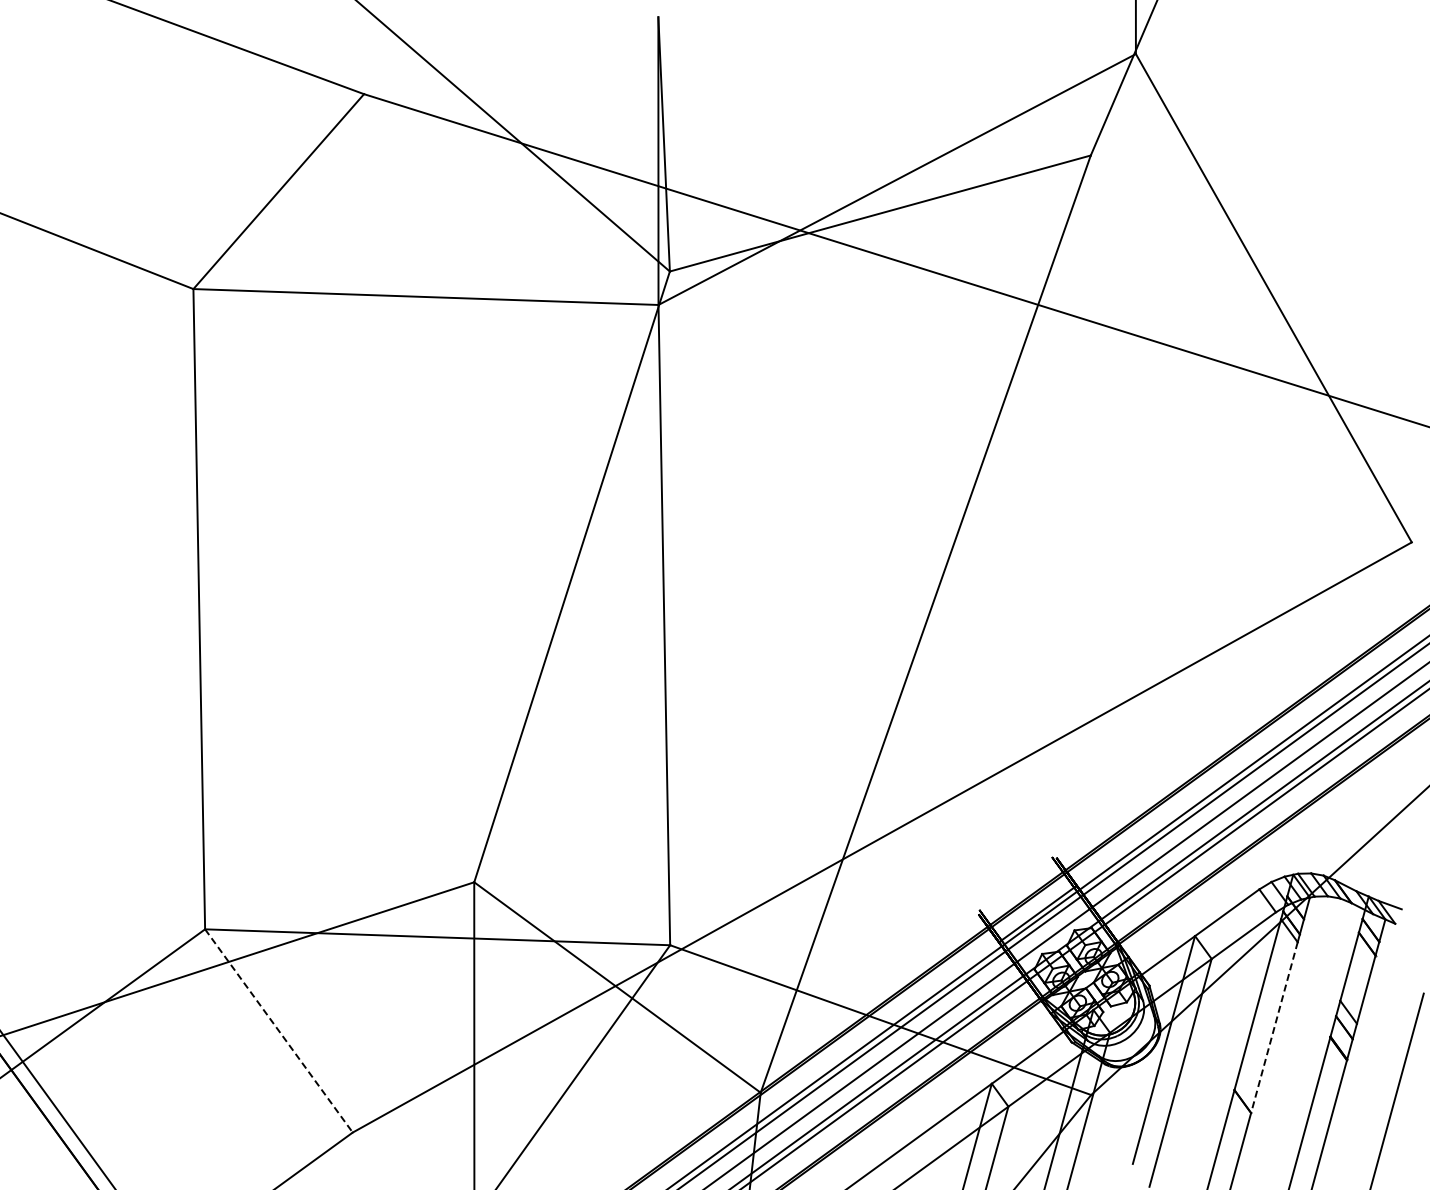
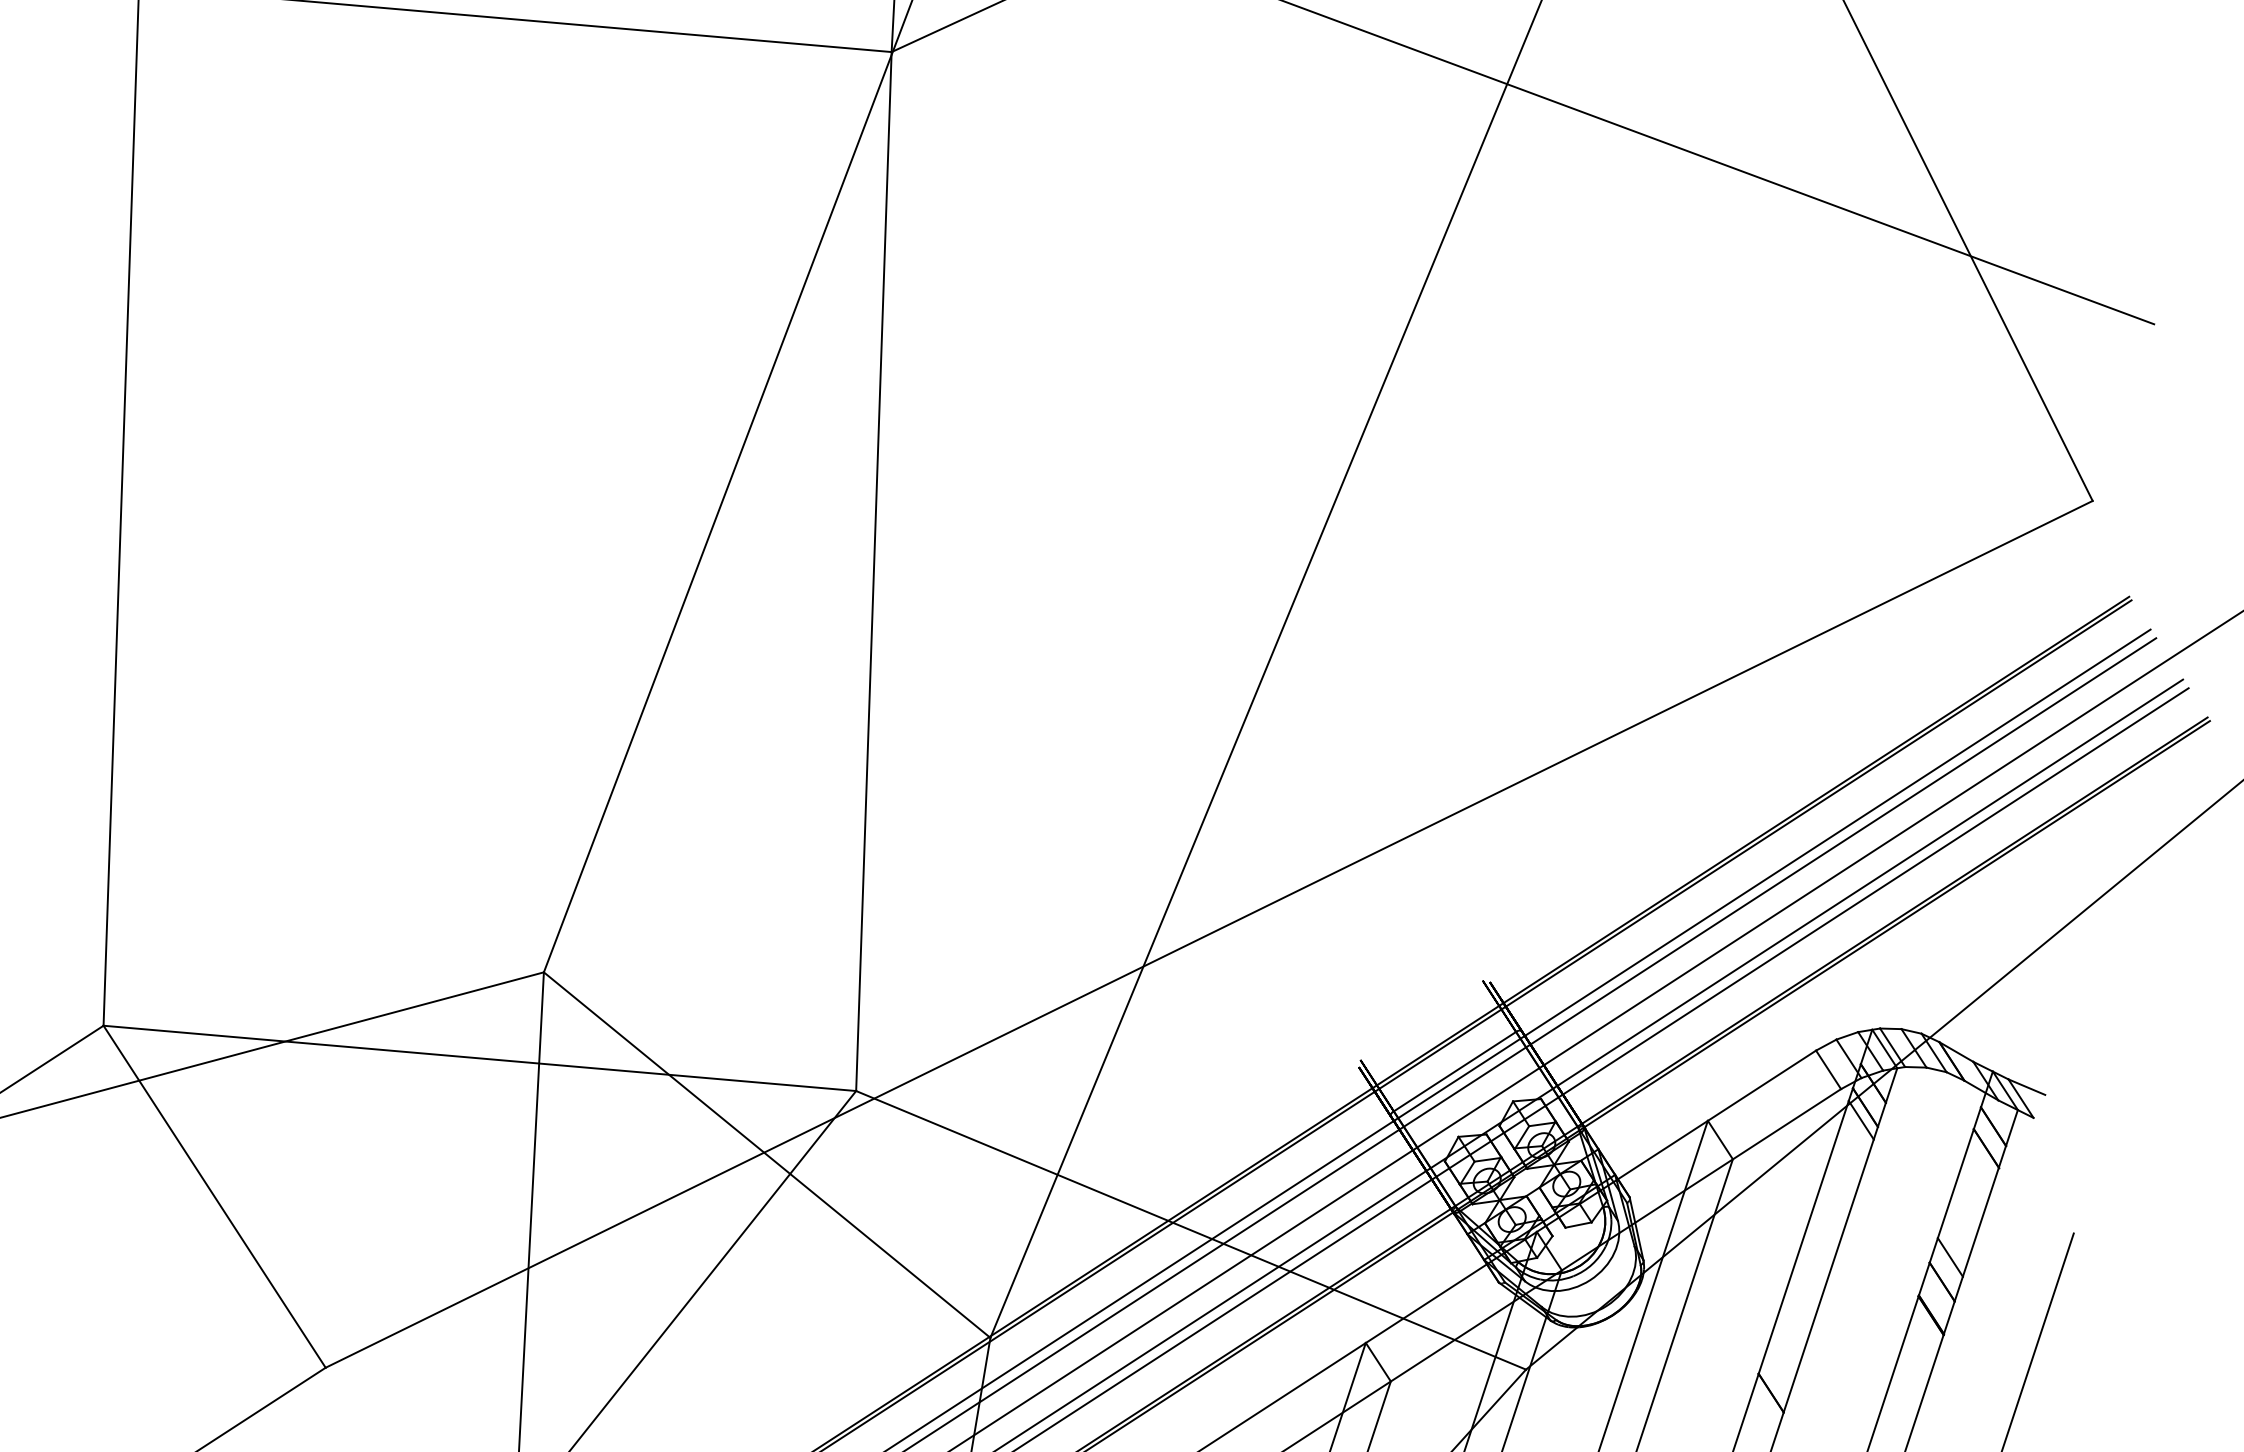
line: (1274, 1027) -> (1828, 1275), dashed -> solid
line: (278, 1030) -> (213, 1195), dashed -> solid

